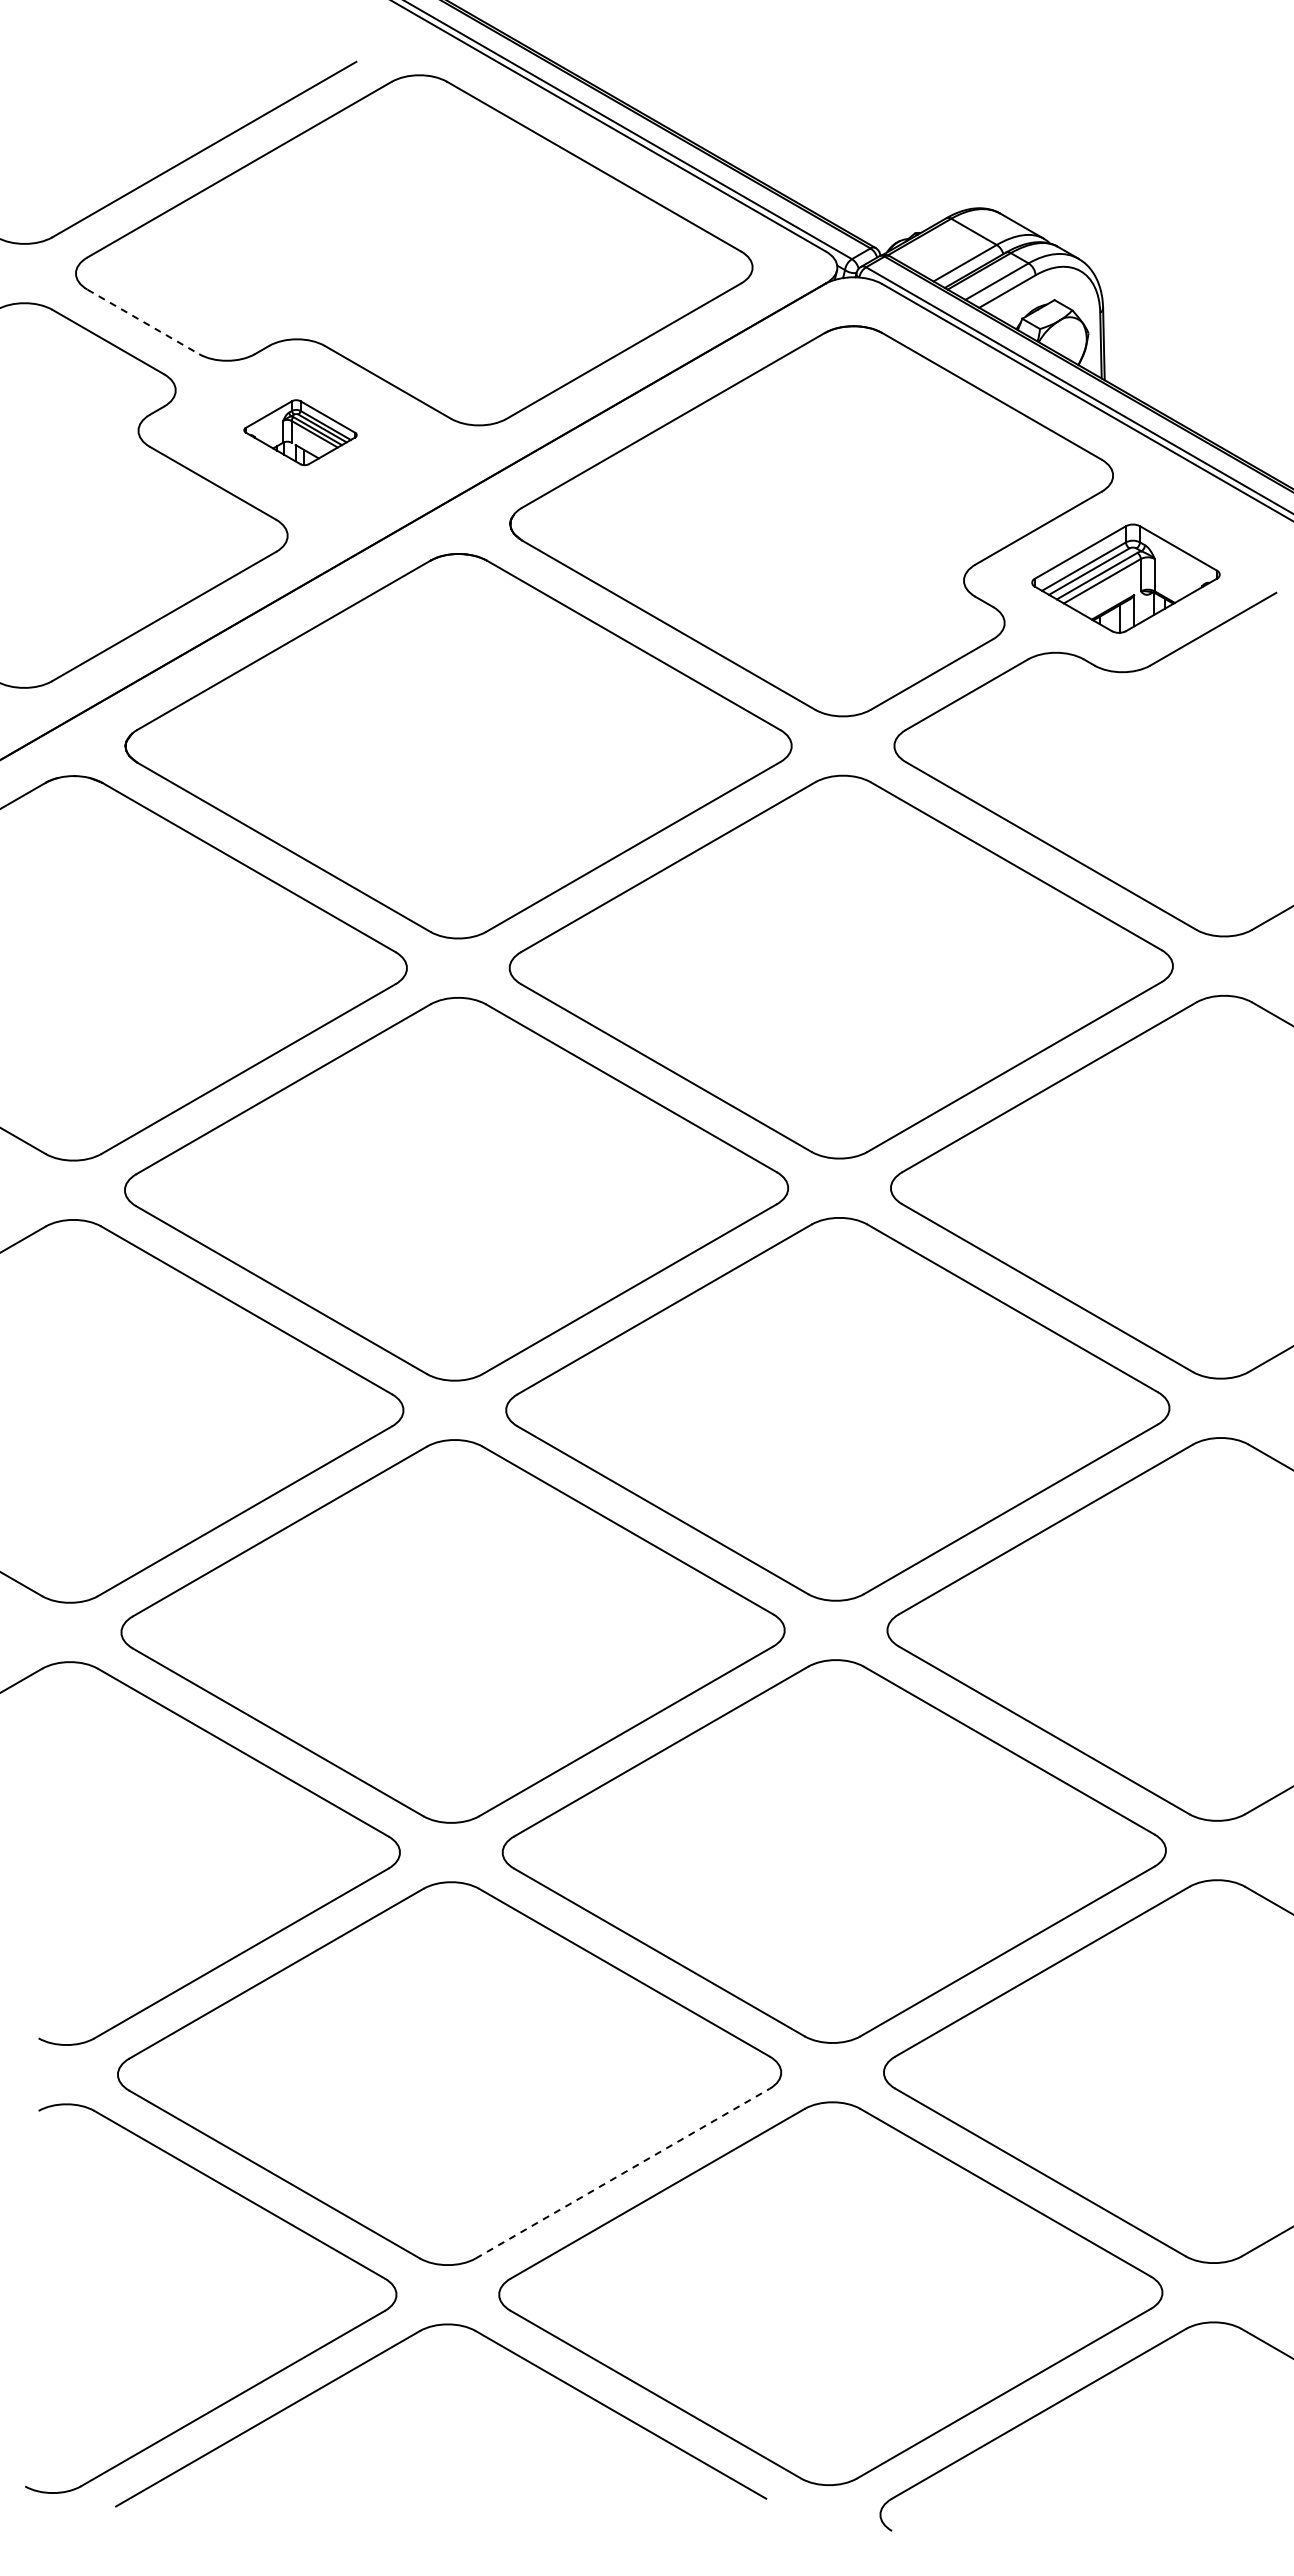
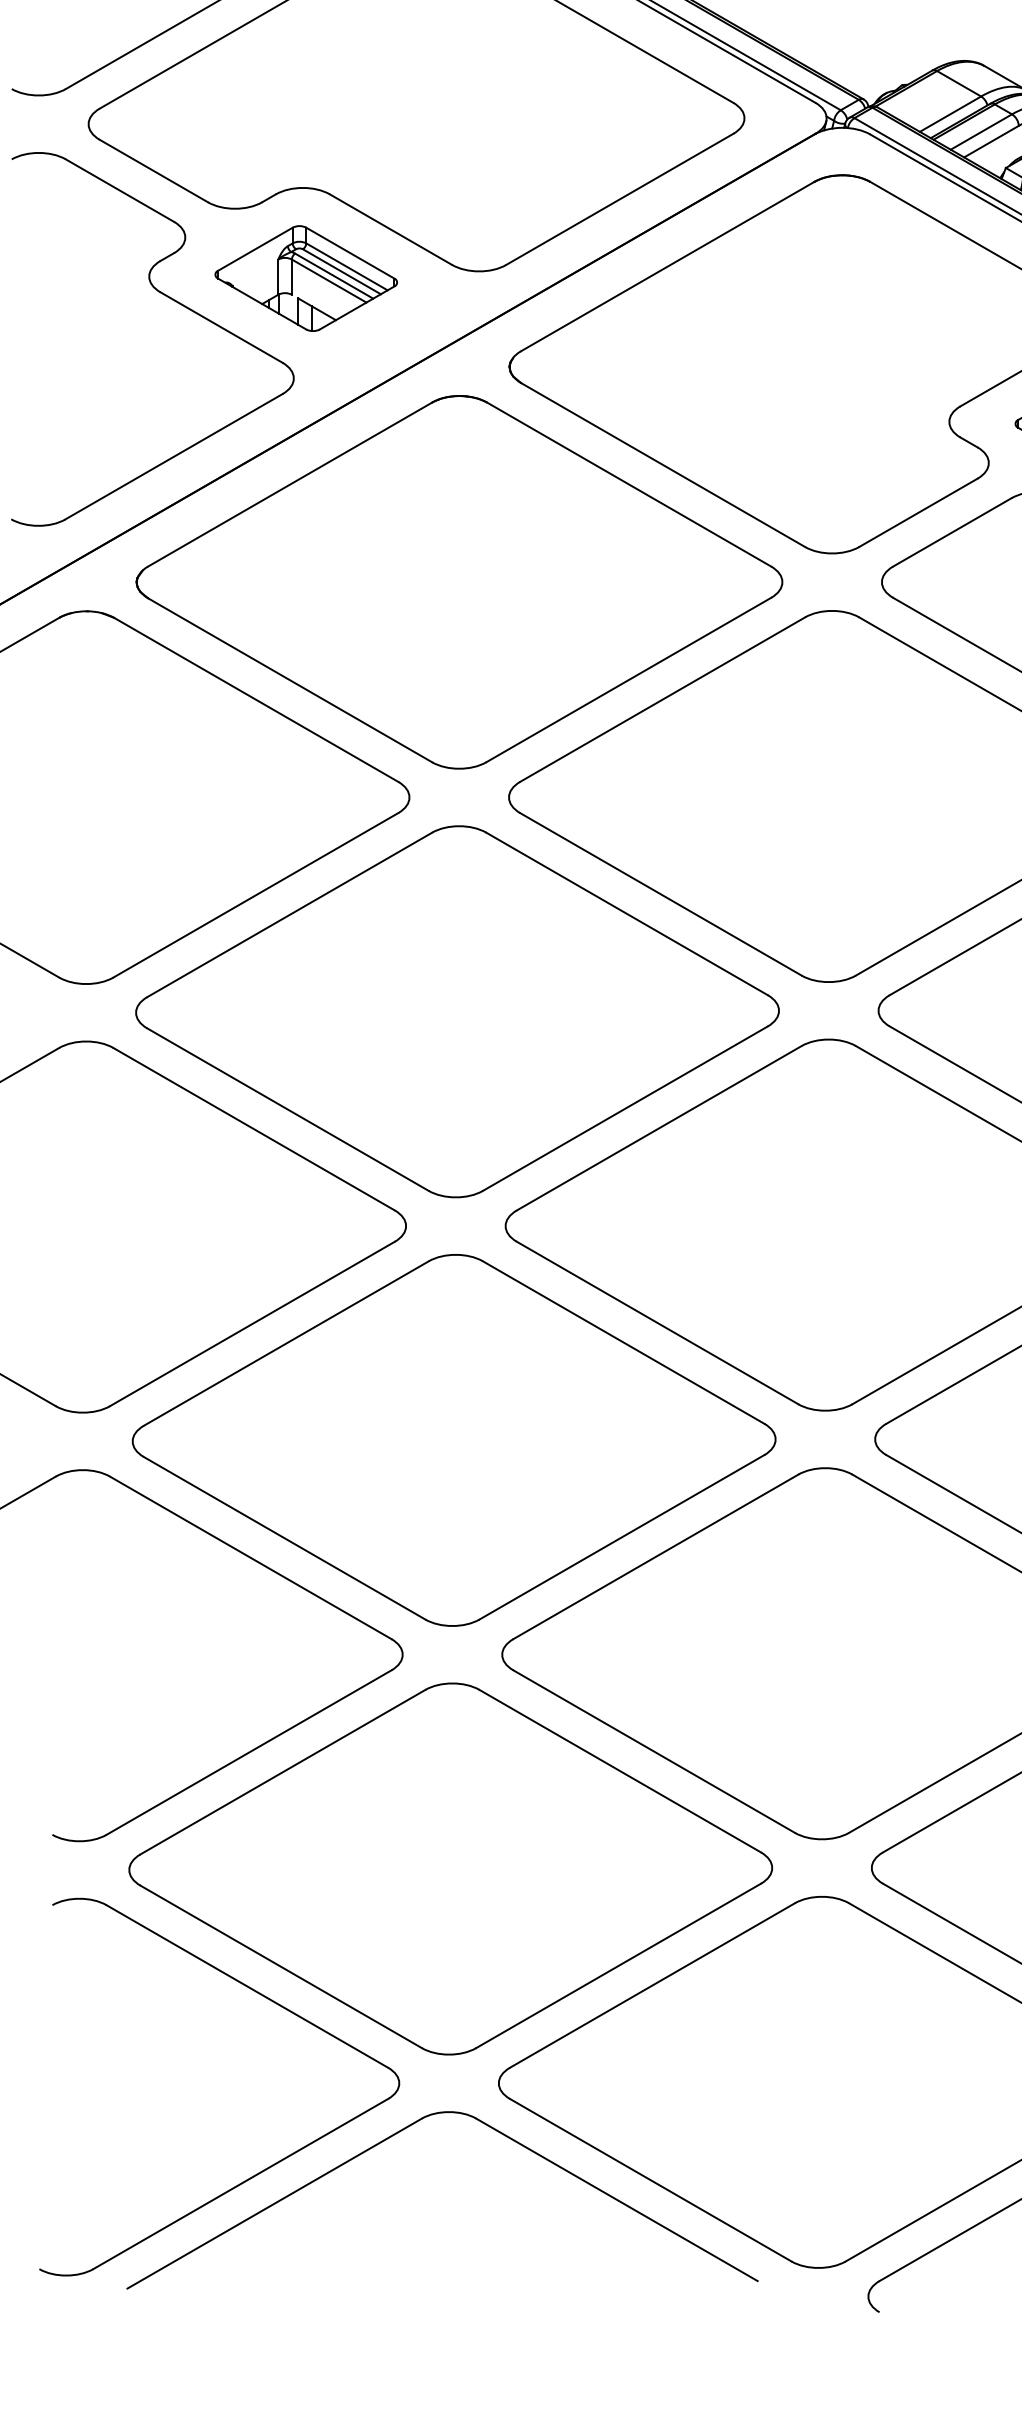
line: (143, 322) -> (154, 171), dashed -> solid
part: (300, 432) -> (306, 278), size x1.67
line: (622, 2173) -> (618, 1965), dashed -> solid

